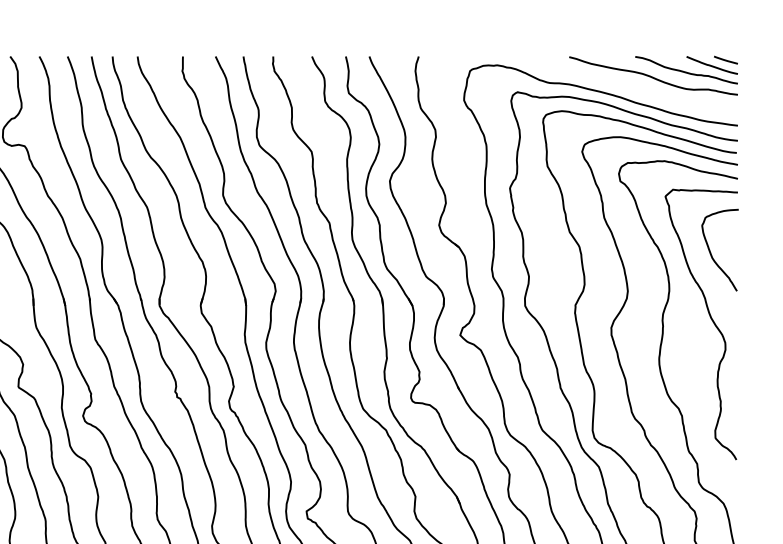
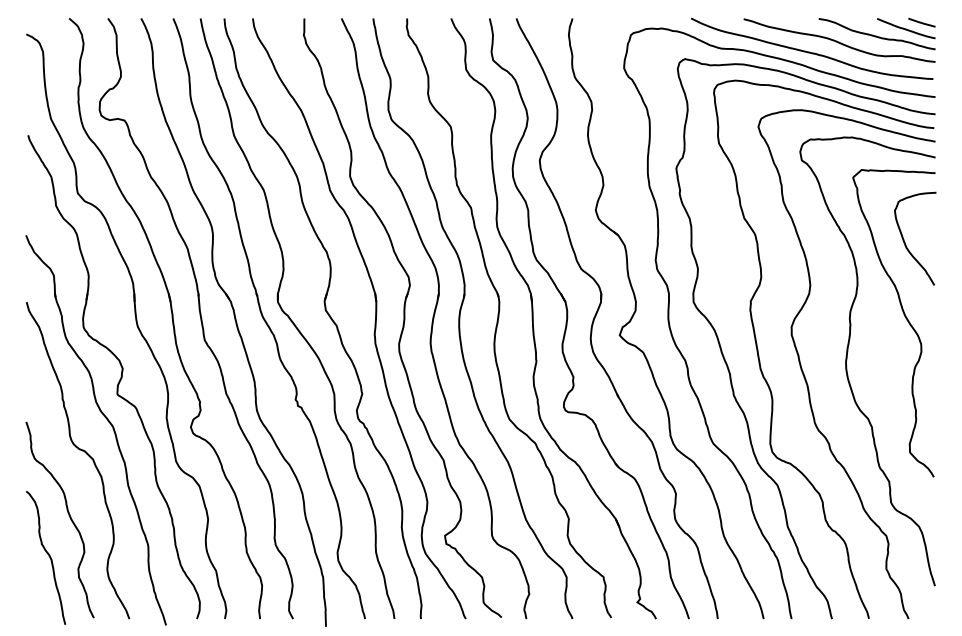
curve: (629, 86) -> (812, 52), added

